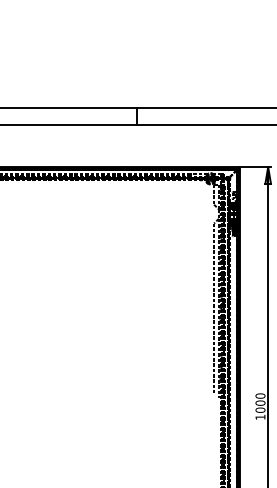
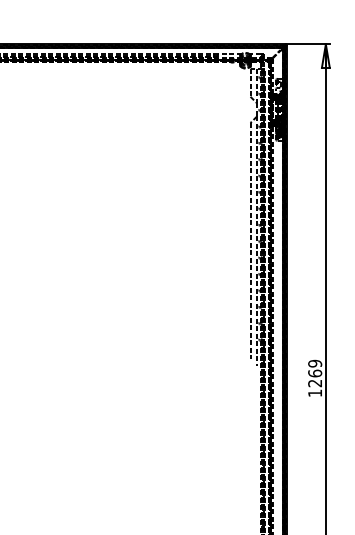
text: (260, 402) -> (315, 372), 1000 -> 1269

